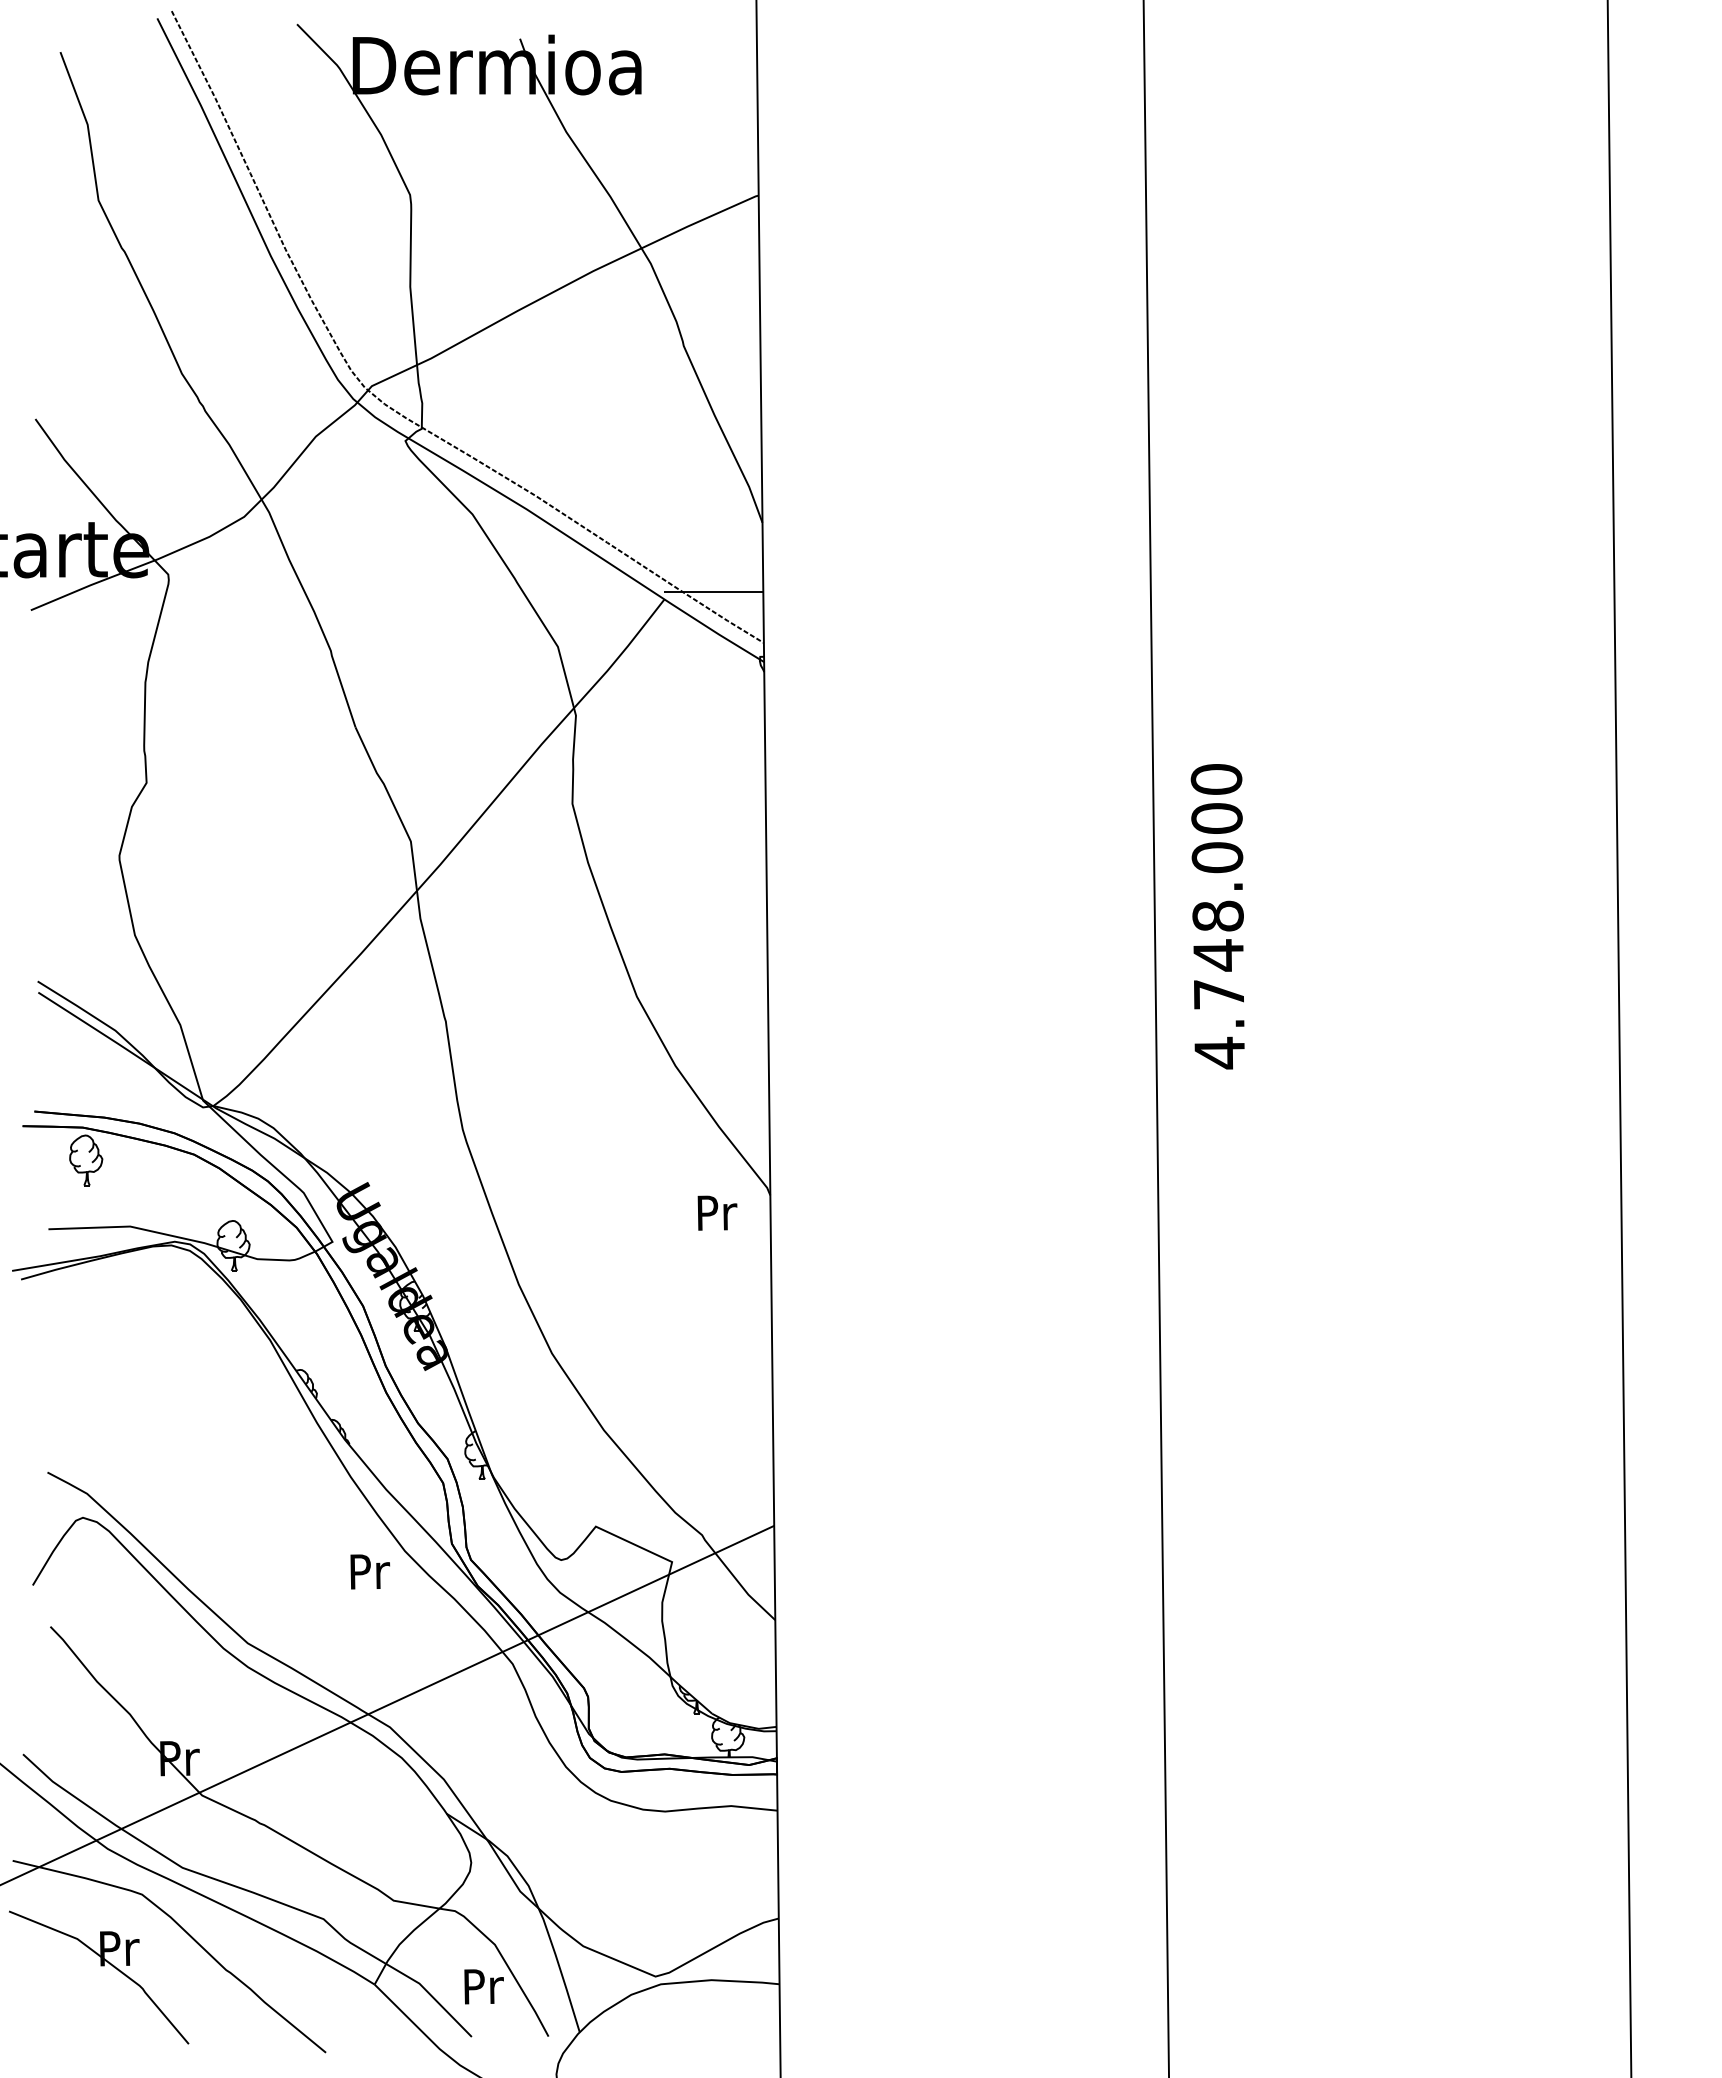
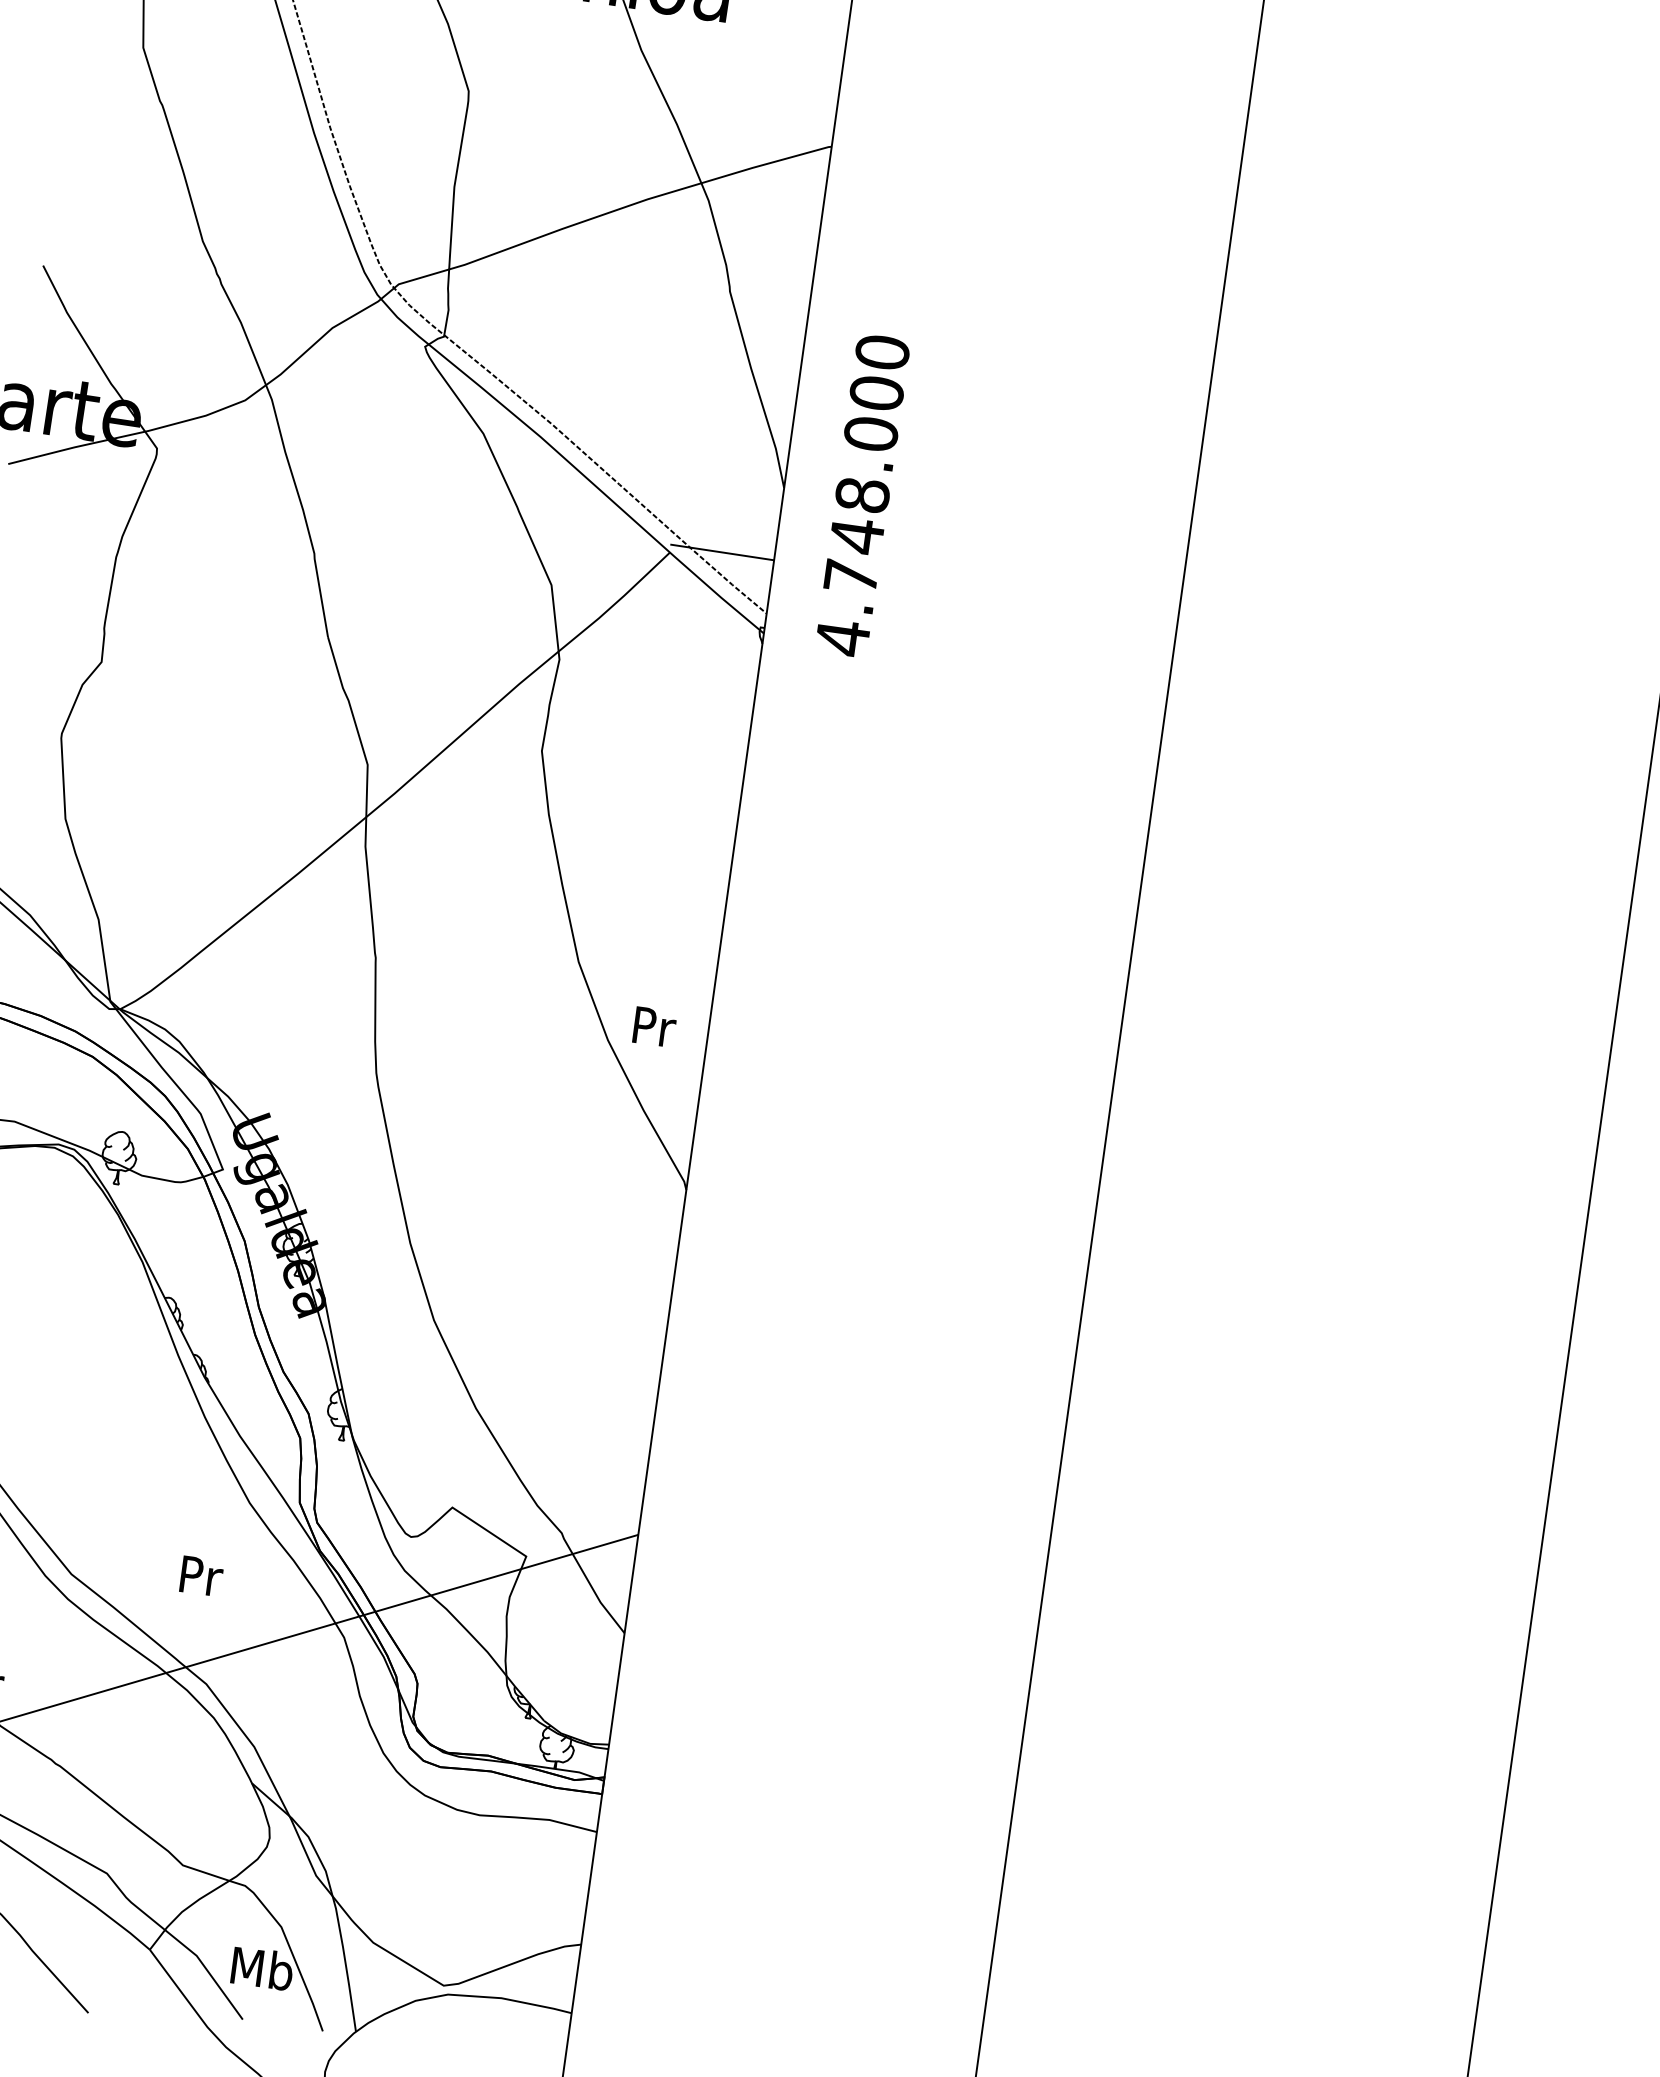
text: (1217, 916) -> (861, 495), moved
text: (717, 1212) -> (654, 1026), moved
text: (369, 1571) -> (200, 1575), moved
text: (483, 1985) -> (263, 1967), Pr -> Mb

